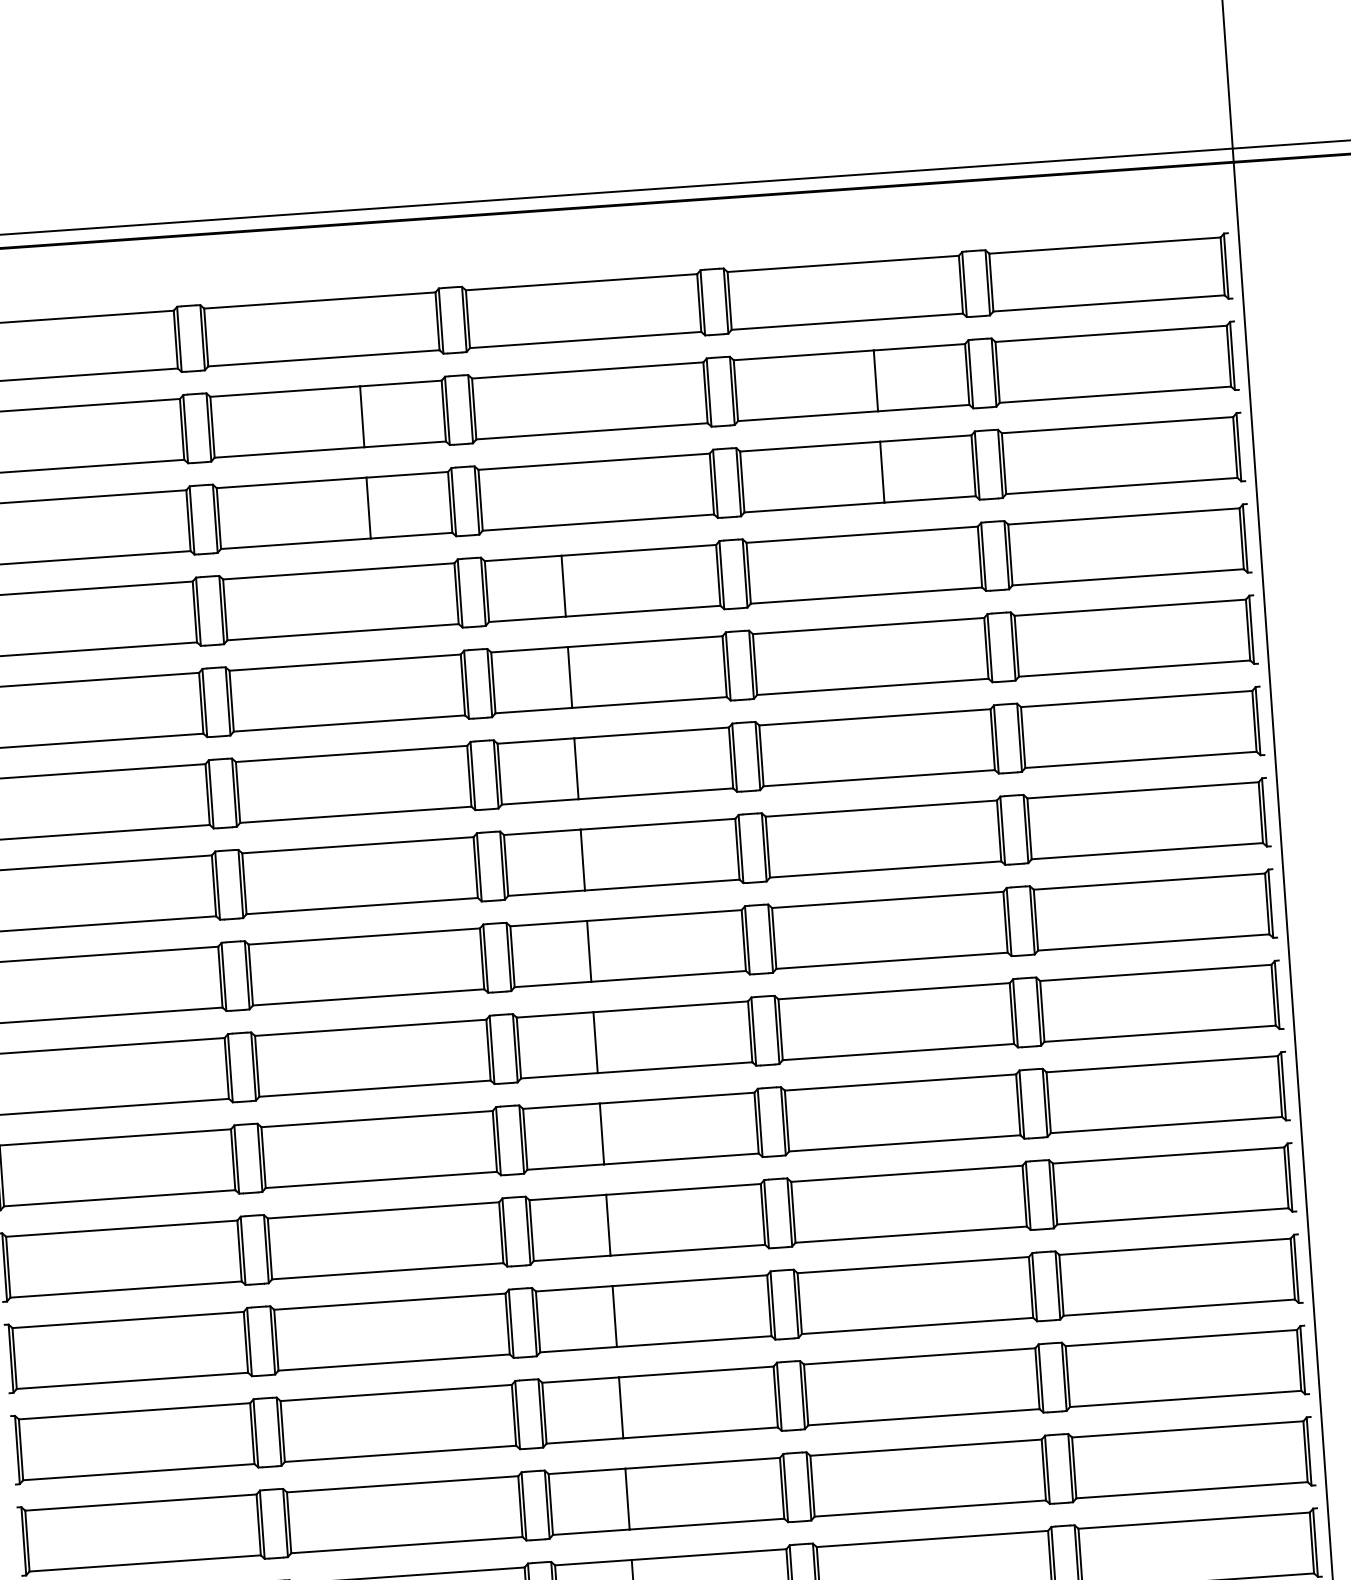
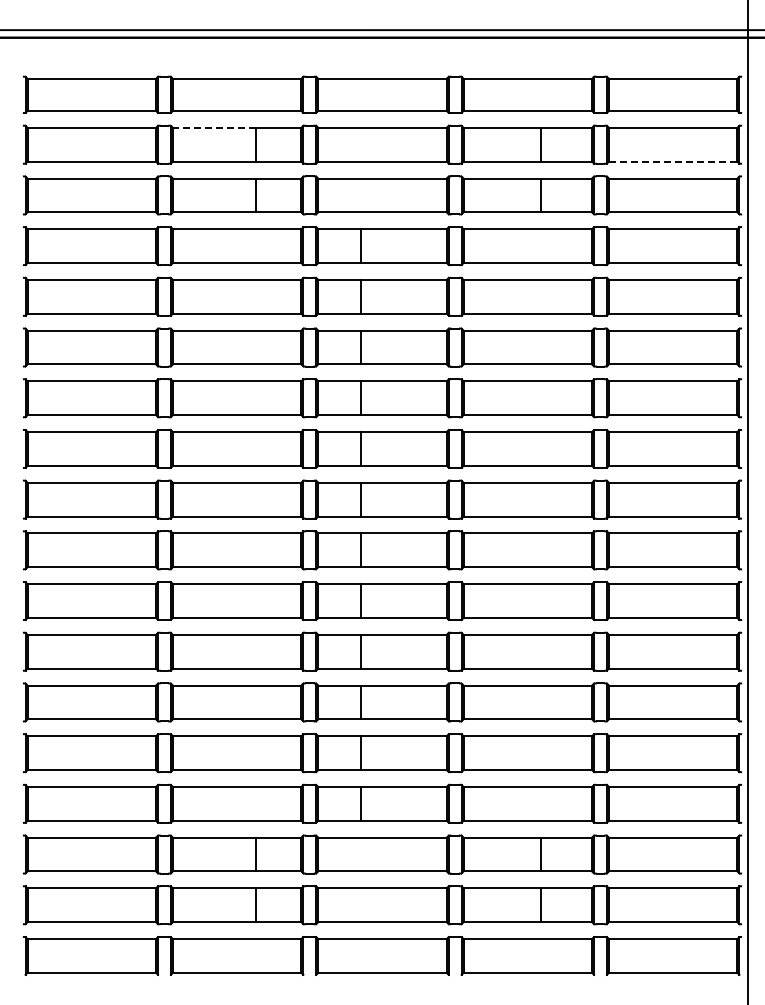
line: (285, 391) -> (214, 127), solid -> dashed
line: (1115, 394) -> (673, 161), solid -> dashed

